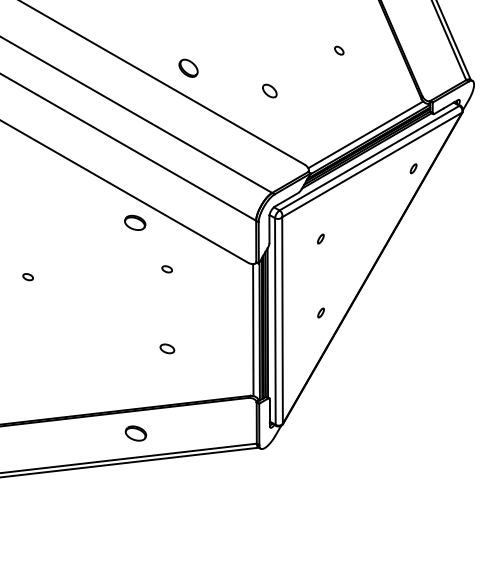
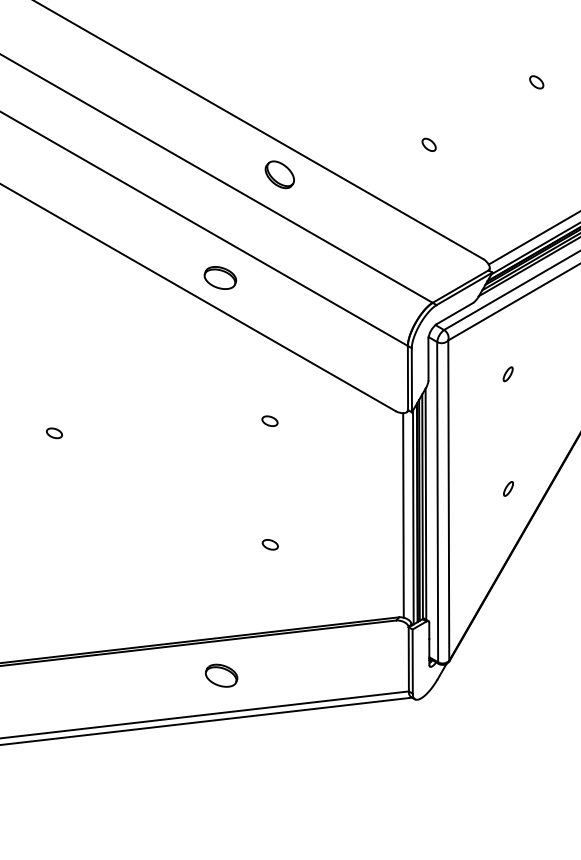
part: (188, 67) -> (279, 173), moved
part: (269, 90) -> (428, 144), size x0.62
part: (135, 222) -> (220, 277), moved
part: (167, 349) -> (270, 545), size x0.71

